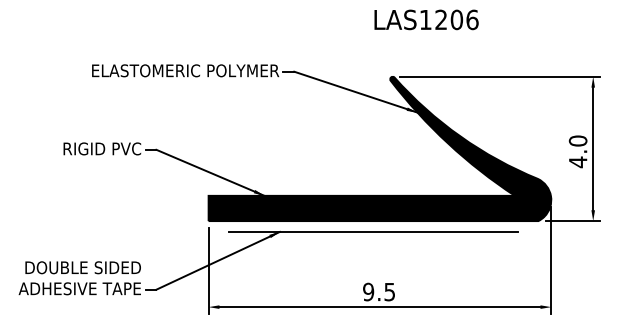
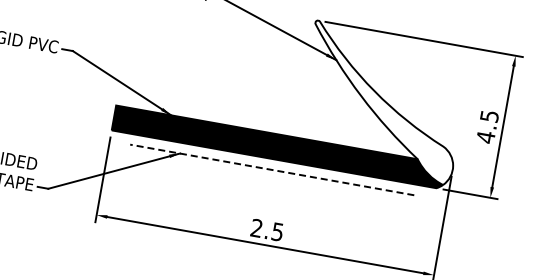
text: (577, 140) -> (489, 115), 4.0 -> 4.5
fill: (470, 146) -> (382, 102), removed
line: (373, 231) -> (272, 169), solid -> dashed
text: (368, 291) -> (256, 227), 9.5 -> 2.5

